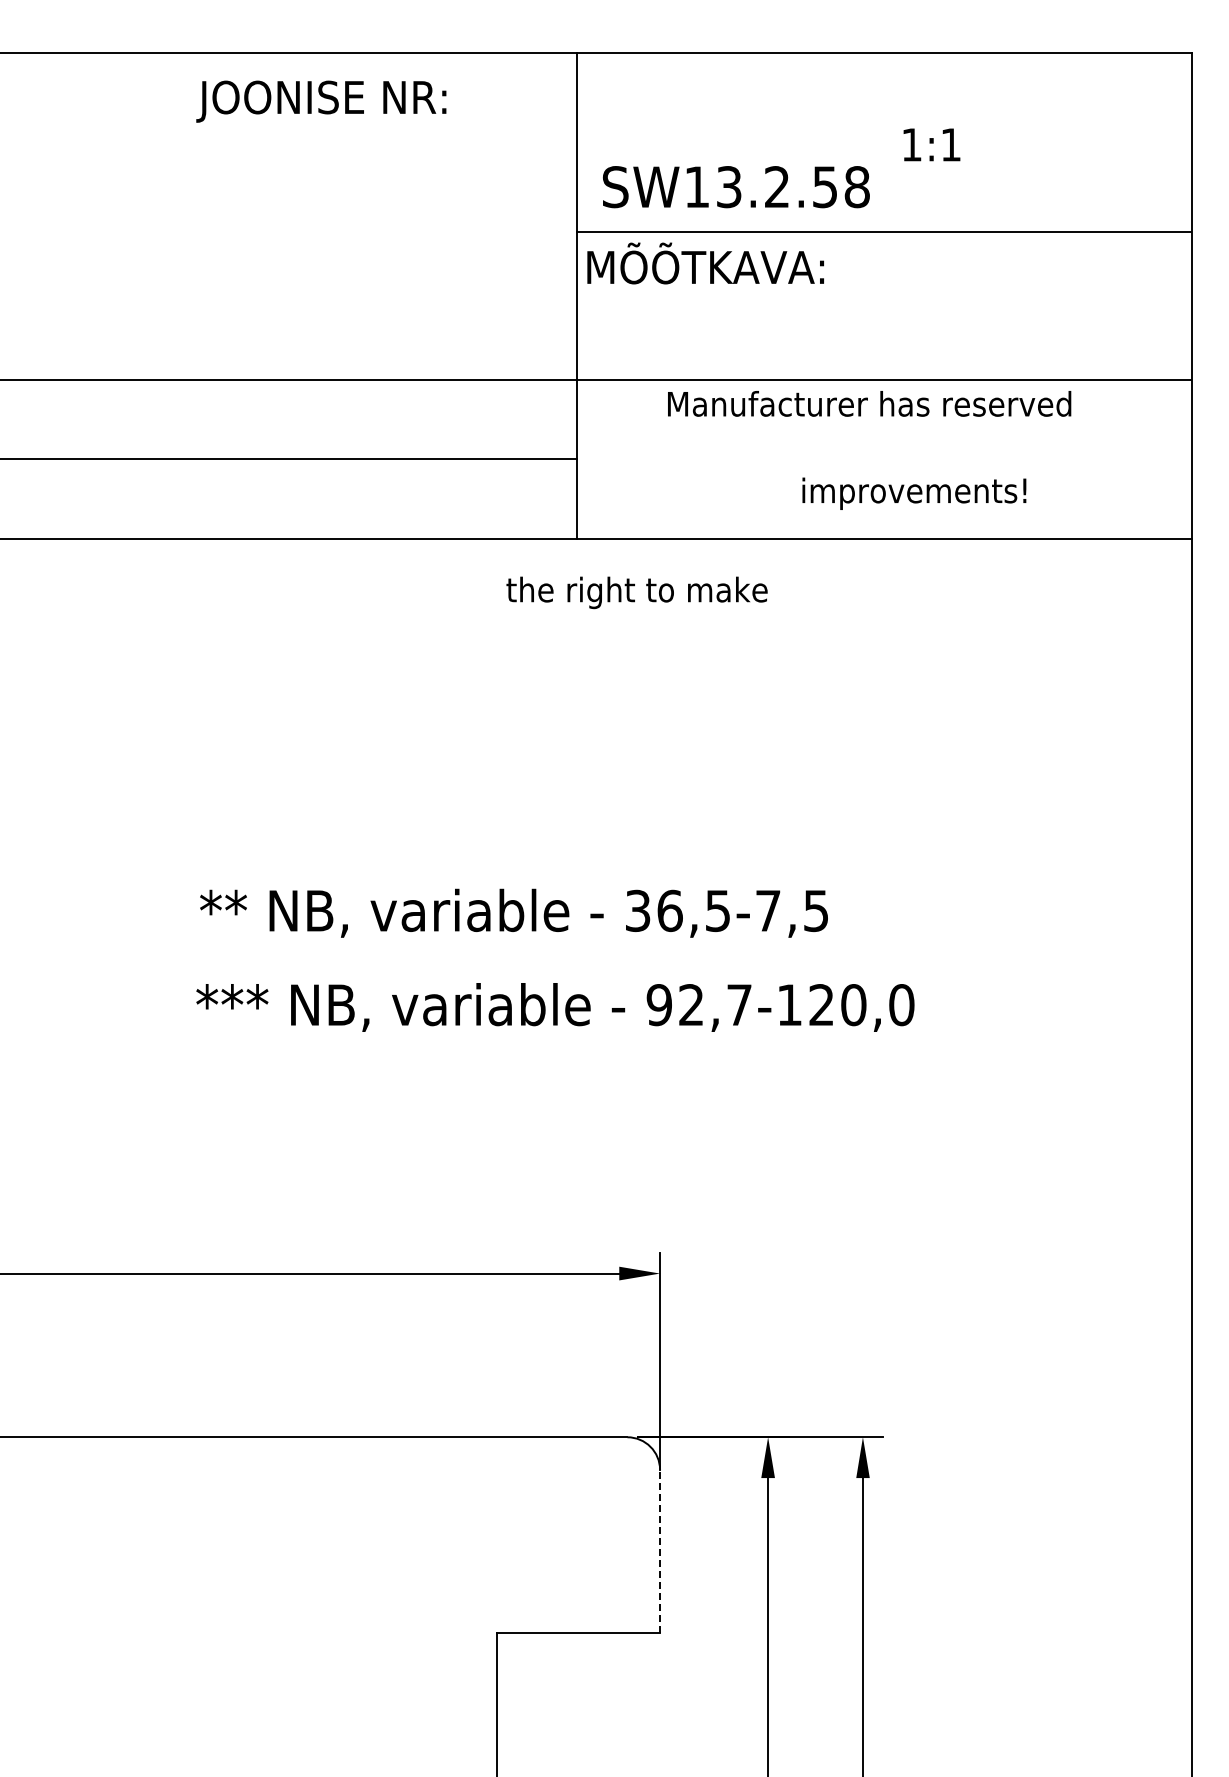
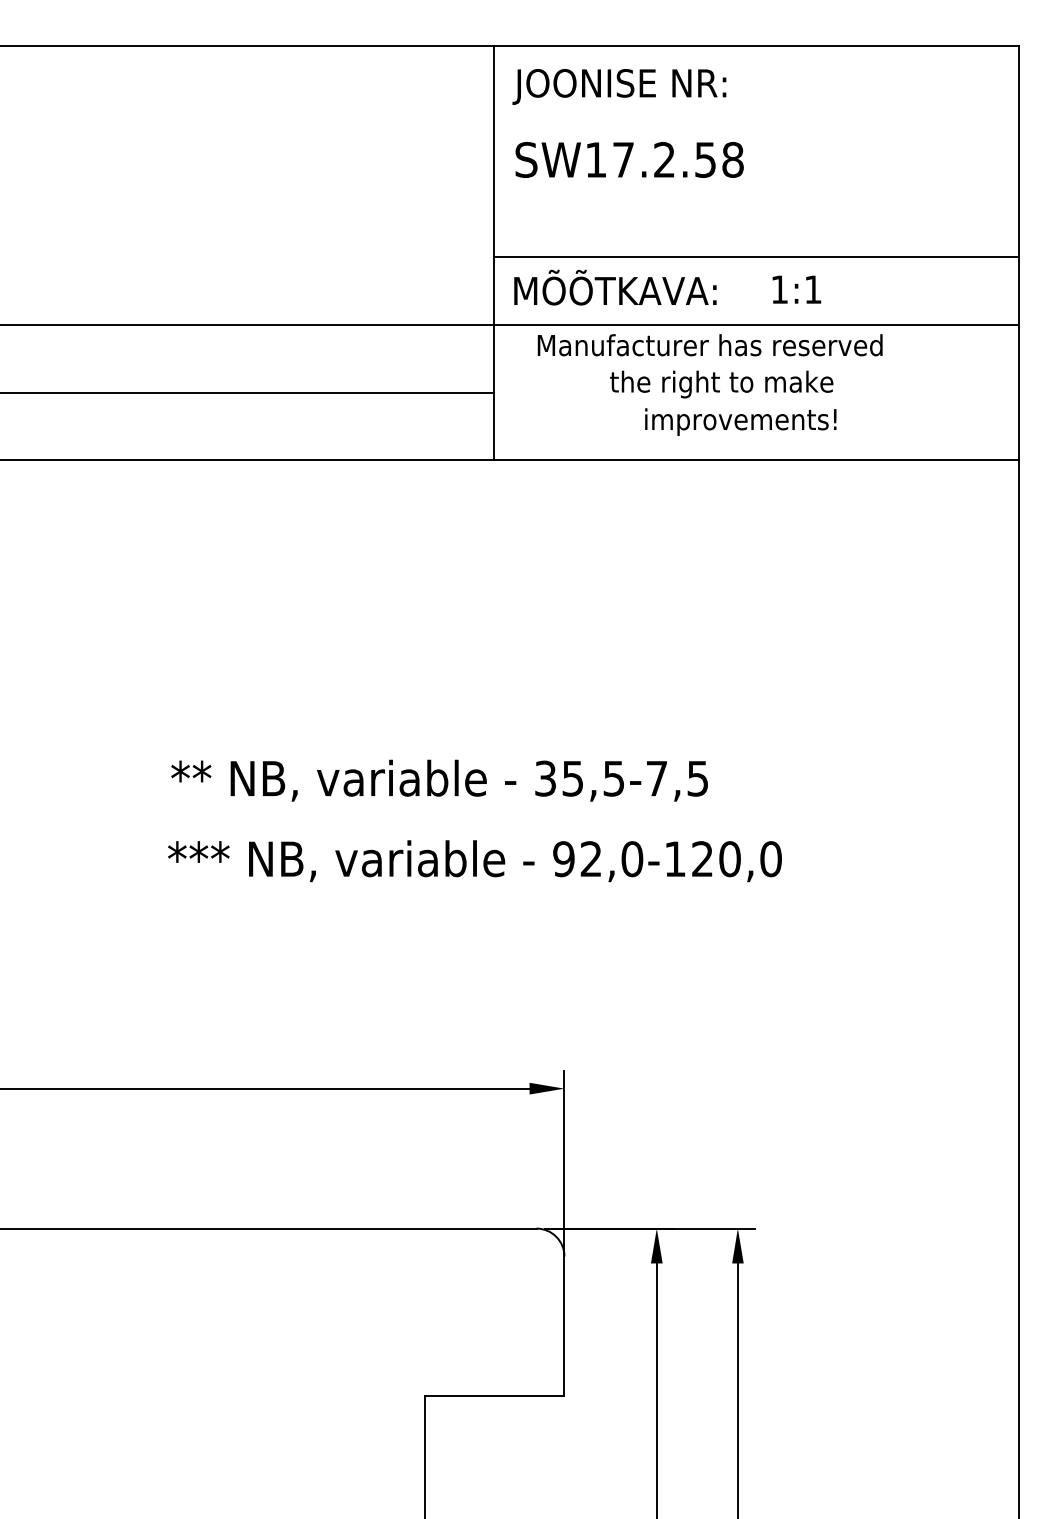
text: (321, 101) -> (619, 86), moved
text: (931, 144) -> (796, 289), moved
text: (729, 187) -> (623, 160), SW13.2.58 -> SW17.2.58
line: (884, 232) -> (756, 256), moved
text: (705, 263) -> (615, 287), moved
text: (869, 403) -> (710, 344), moved
text: (914, 493) -> (740, 421), moved
text: (636, 592) -> (721, 384), moved
text: (669, 910) -> (572, 778), 36,5-7,5 -> 35,5-7,5
text: (739, 1005) -> (632, 859), 92,7-120,0 -> 92,0-120,0
line: (660, 1551) -> (564, 1326), dashed -> solid

